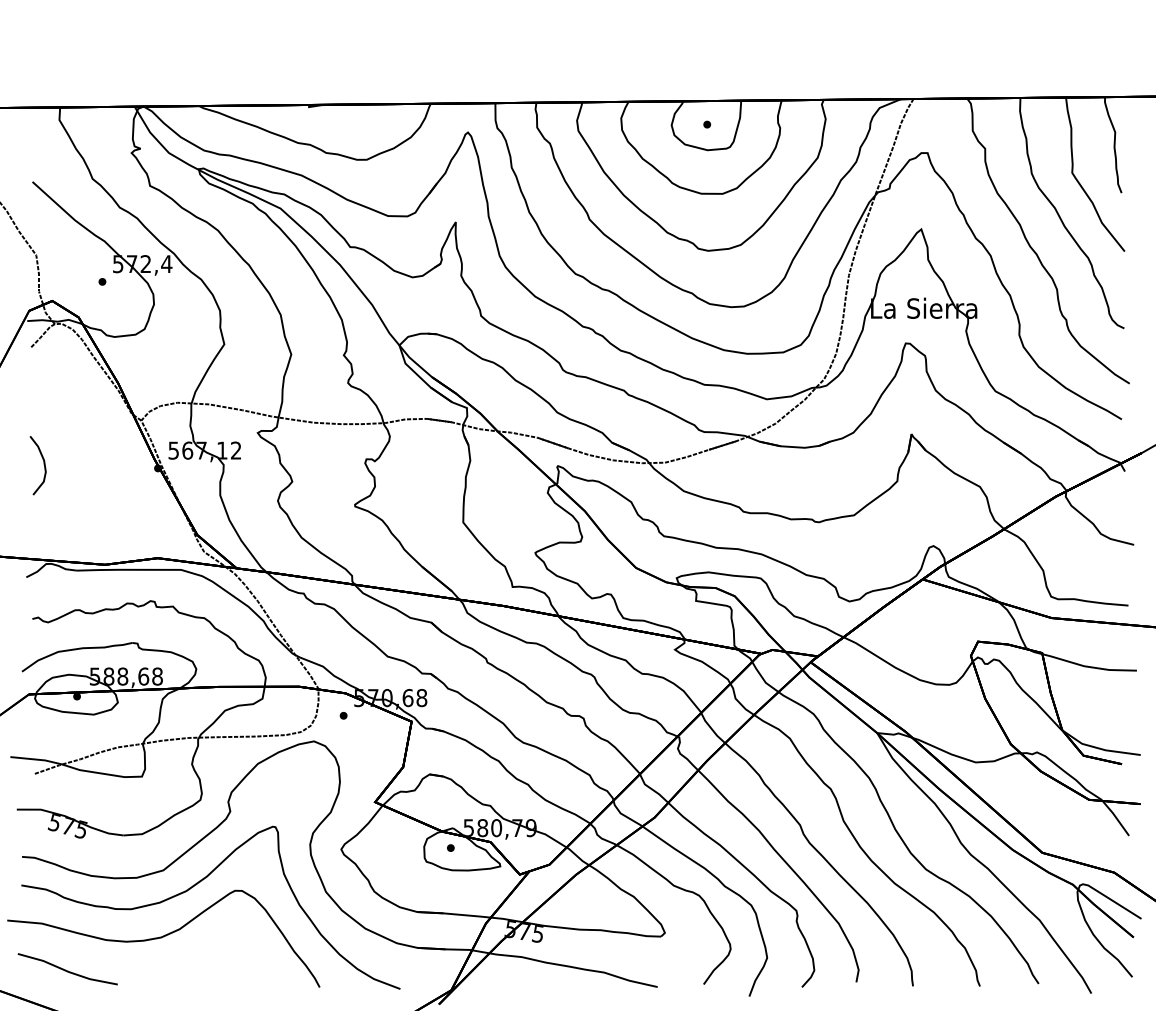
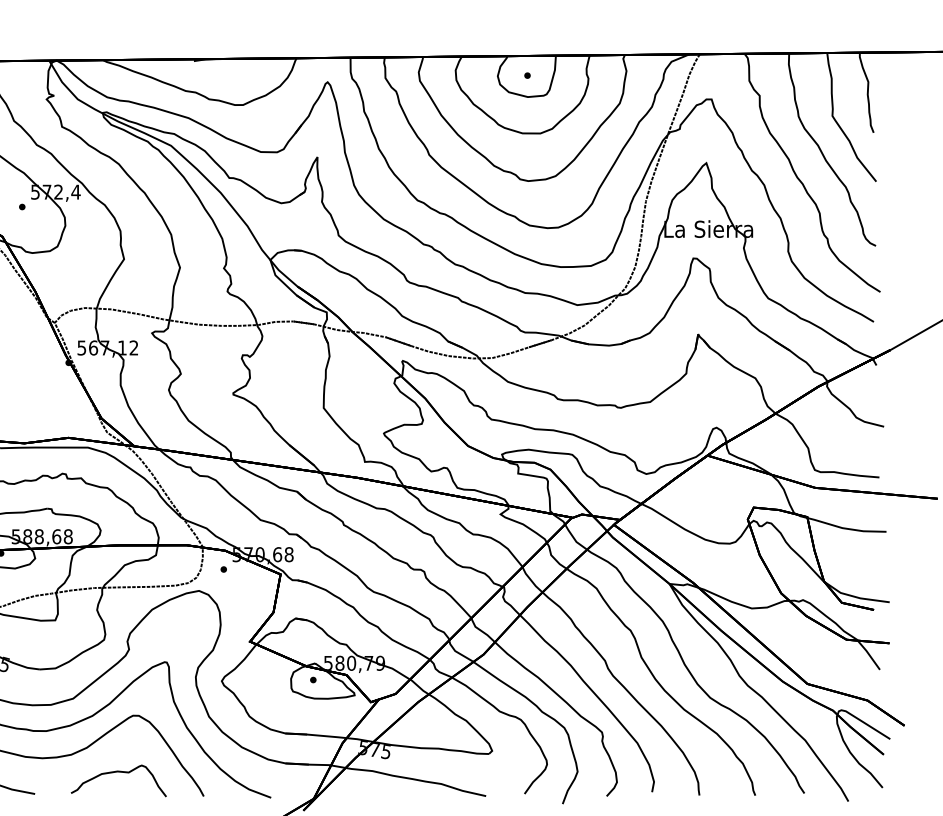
curve: (217, 958) -> (118, 772), added

